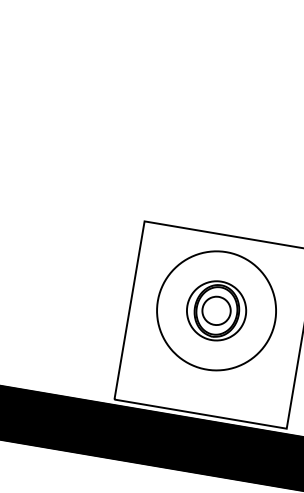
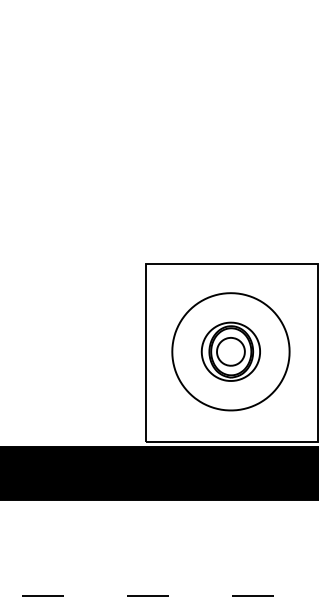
part: (216, 310) -> (230, 351), moved

